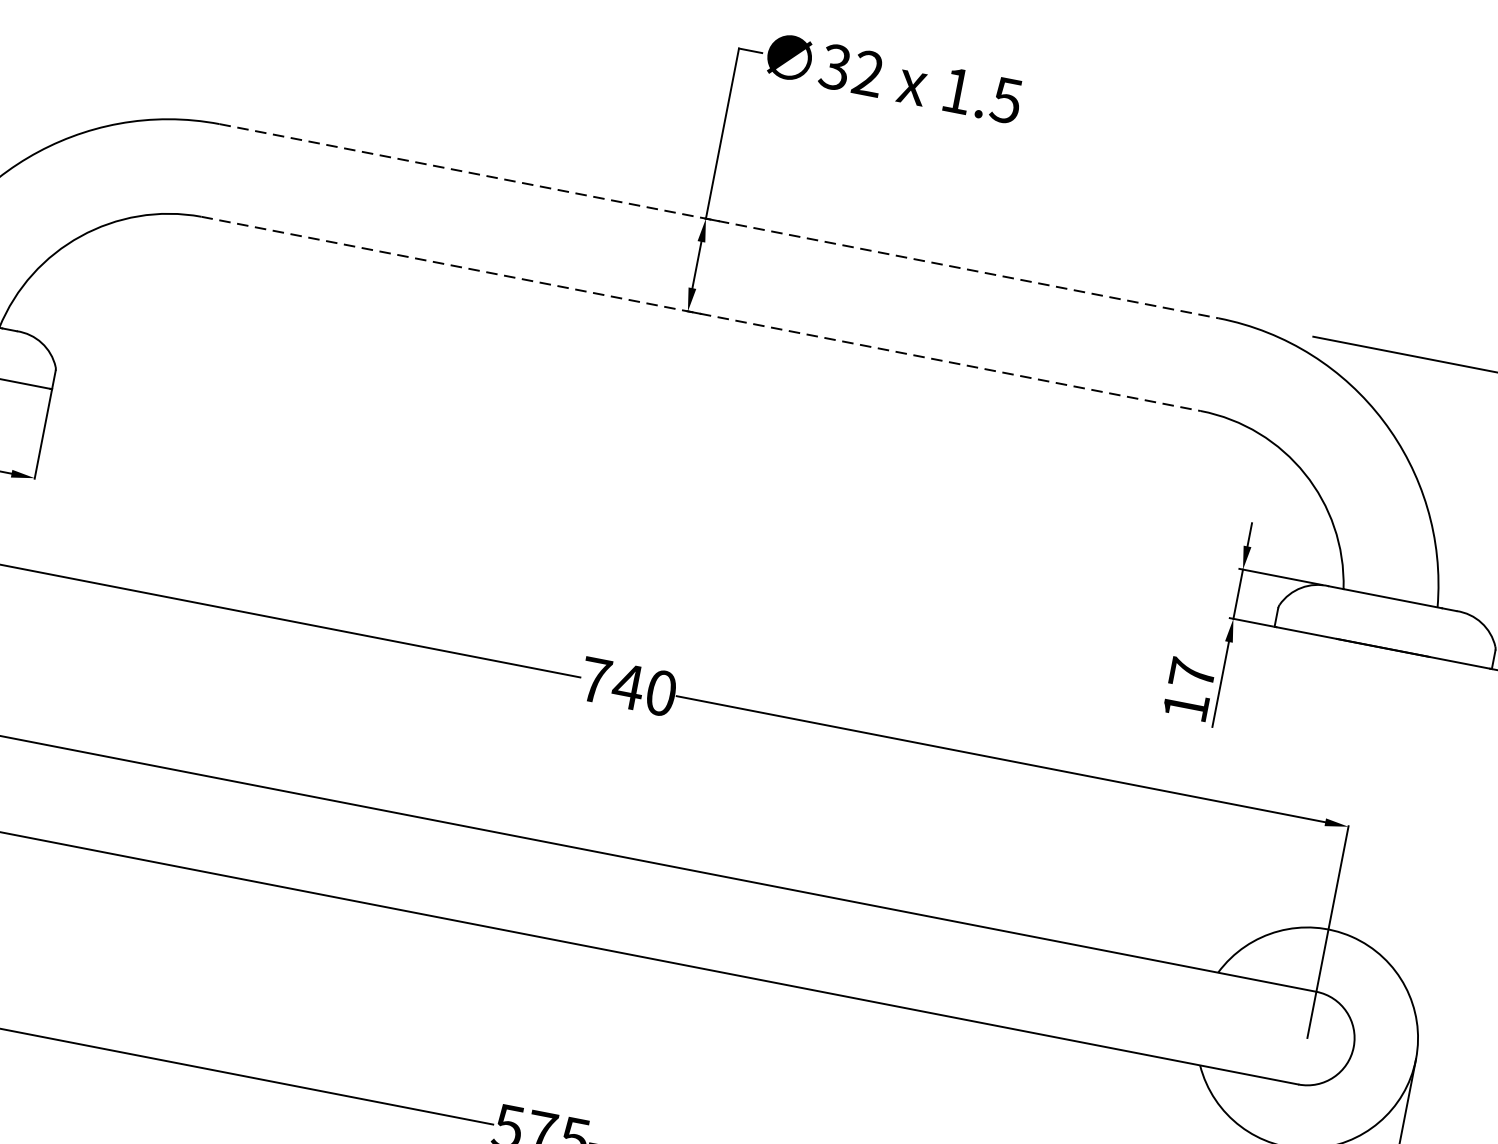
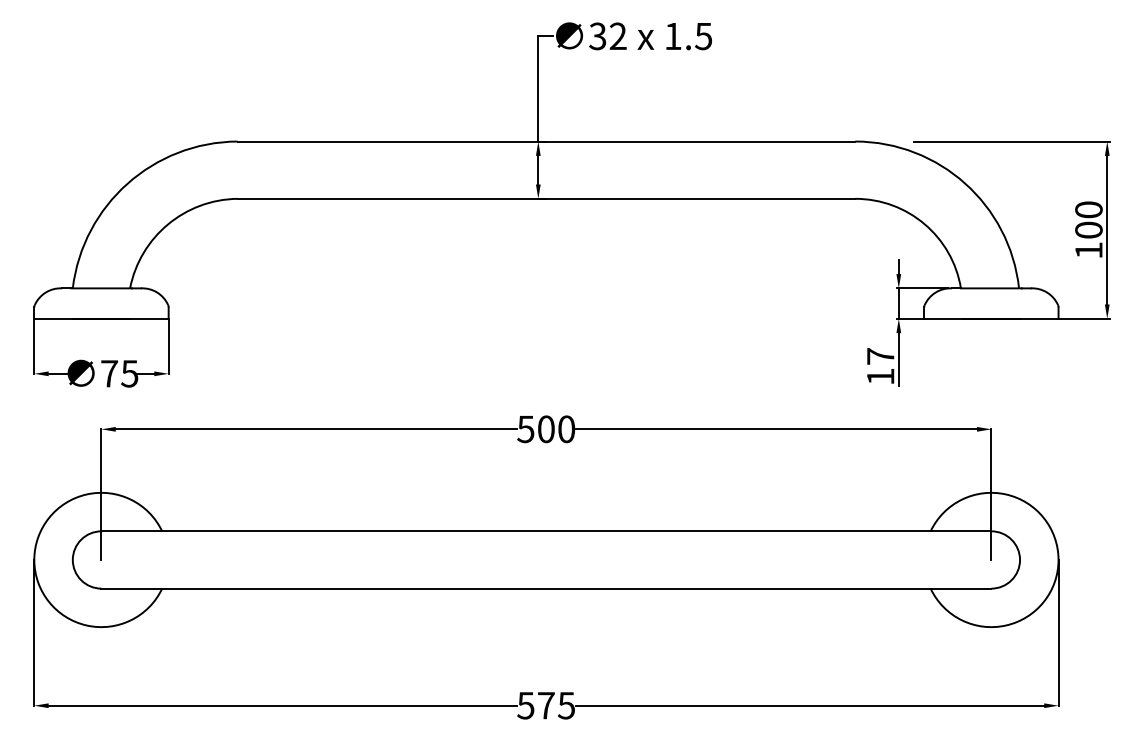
line: (719, 221) -> (546, 141), dashed -> solid
line: (701, 313) -> (546, 198), dashed -> solid
text: (612, 683) -> (536, 429), 740 -> 500

